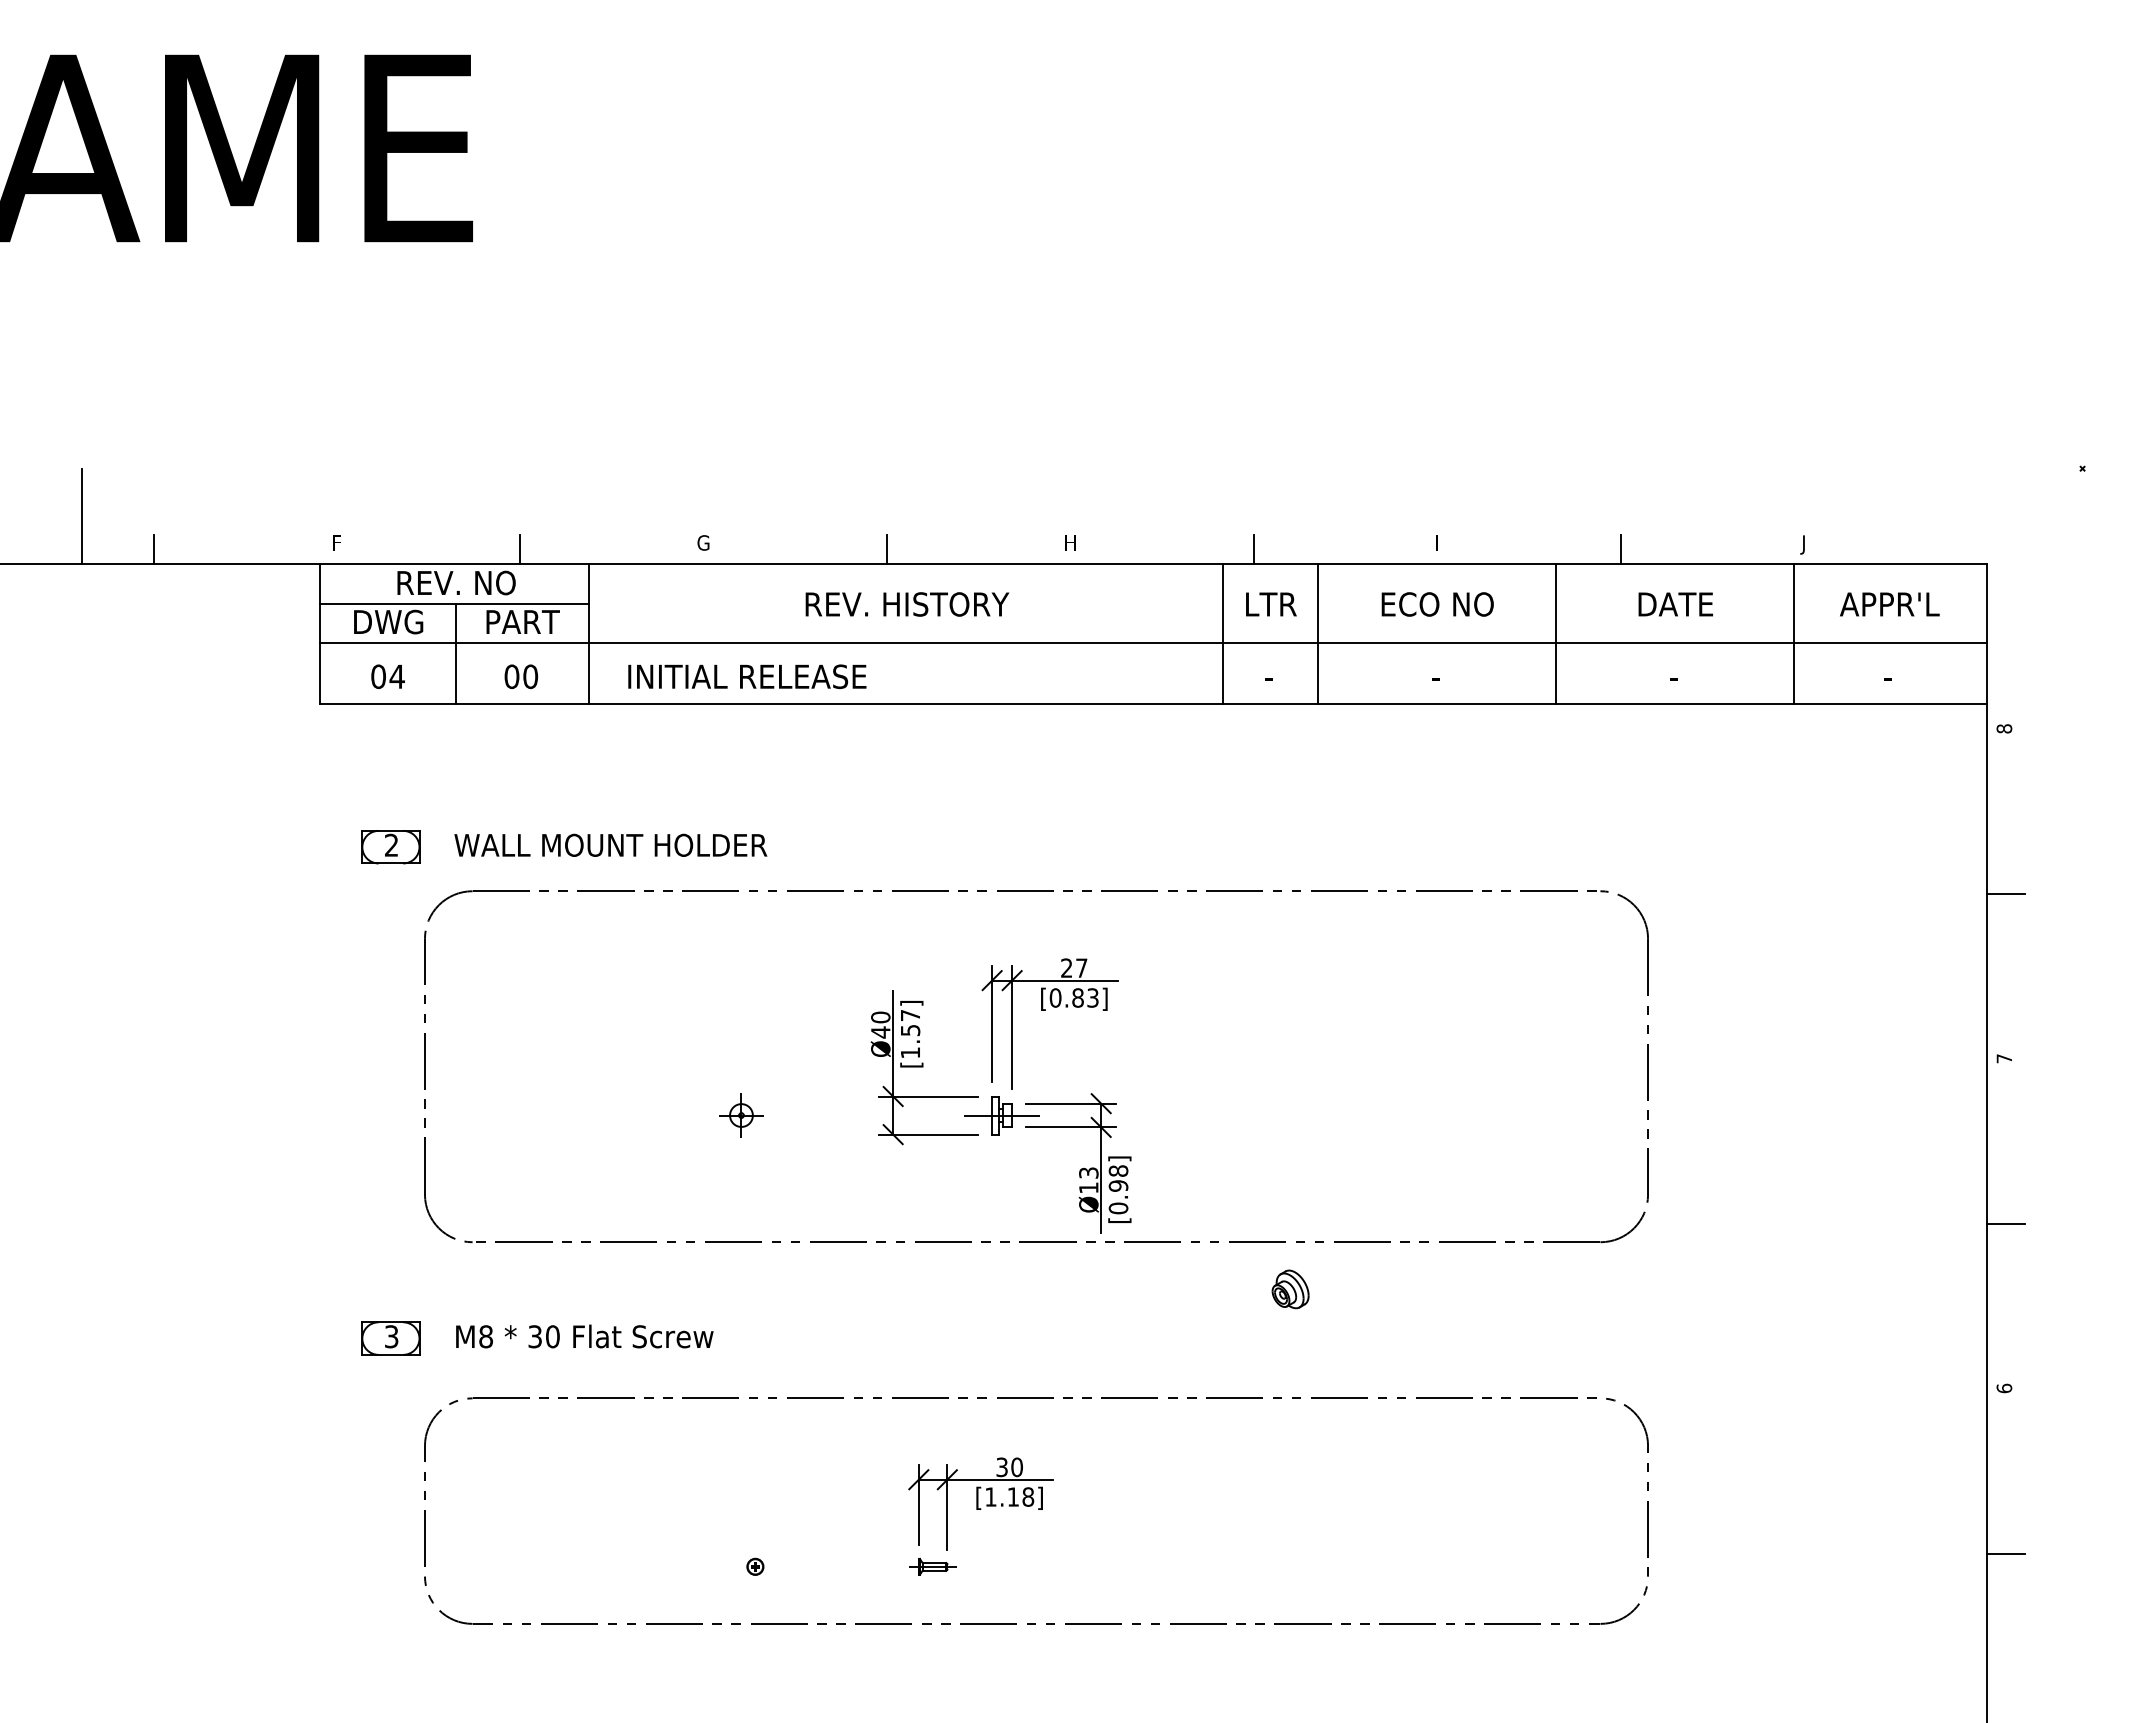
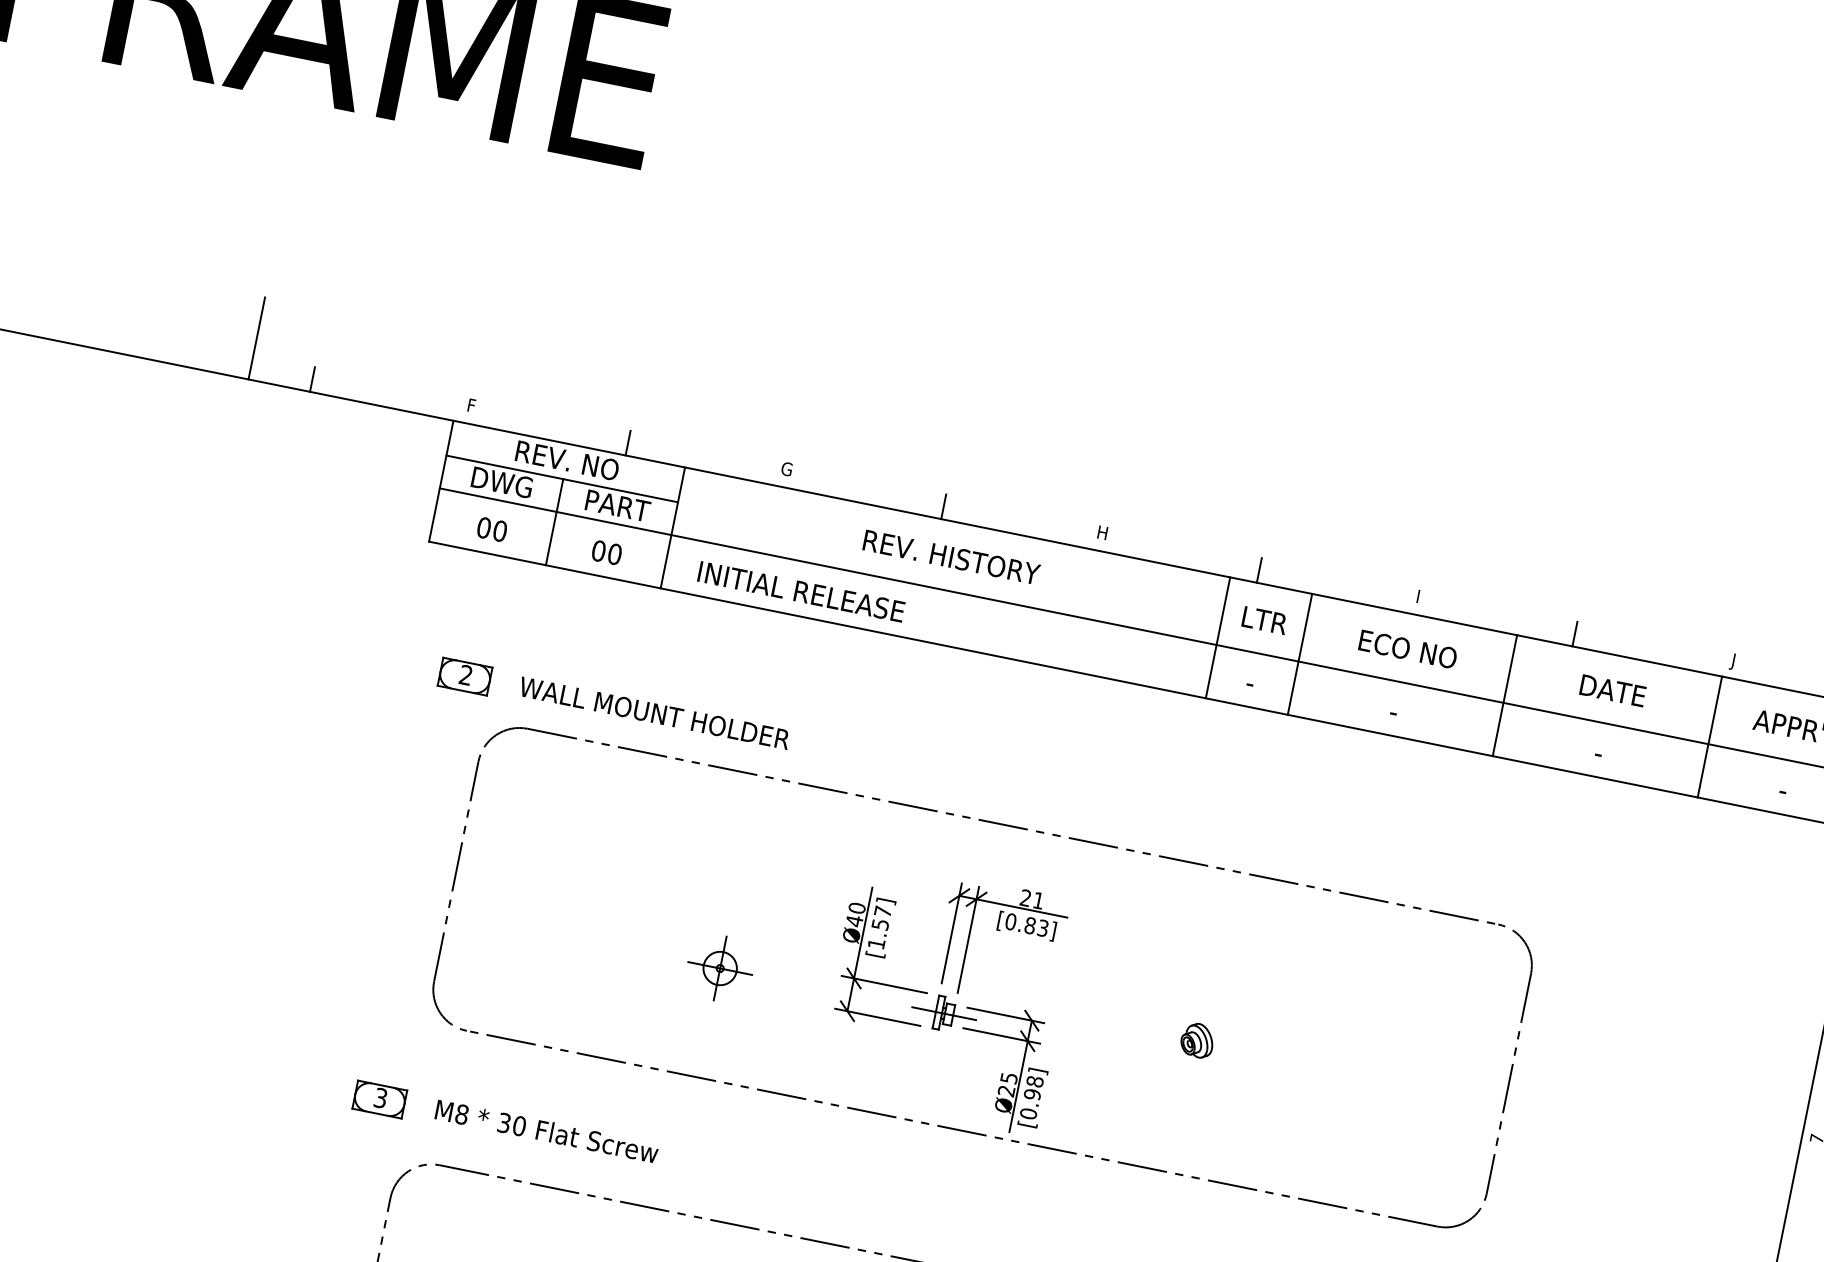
text: (396, 676) -> (499, 530), 04 -> 00
text: (1081, 967) -> (1038, 900), 27 -> 21
part: (741, 1115) -> (720, 968), size x1.67
text: (1088, 1180) -> (1007, 1084), Ø13 -> Ø25
part: (1290, 1289) -> (1197, 1040), moved

